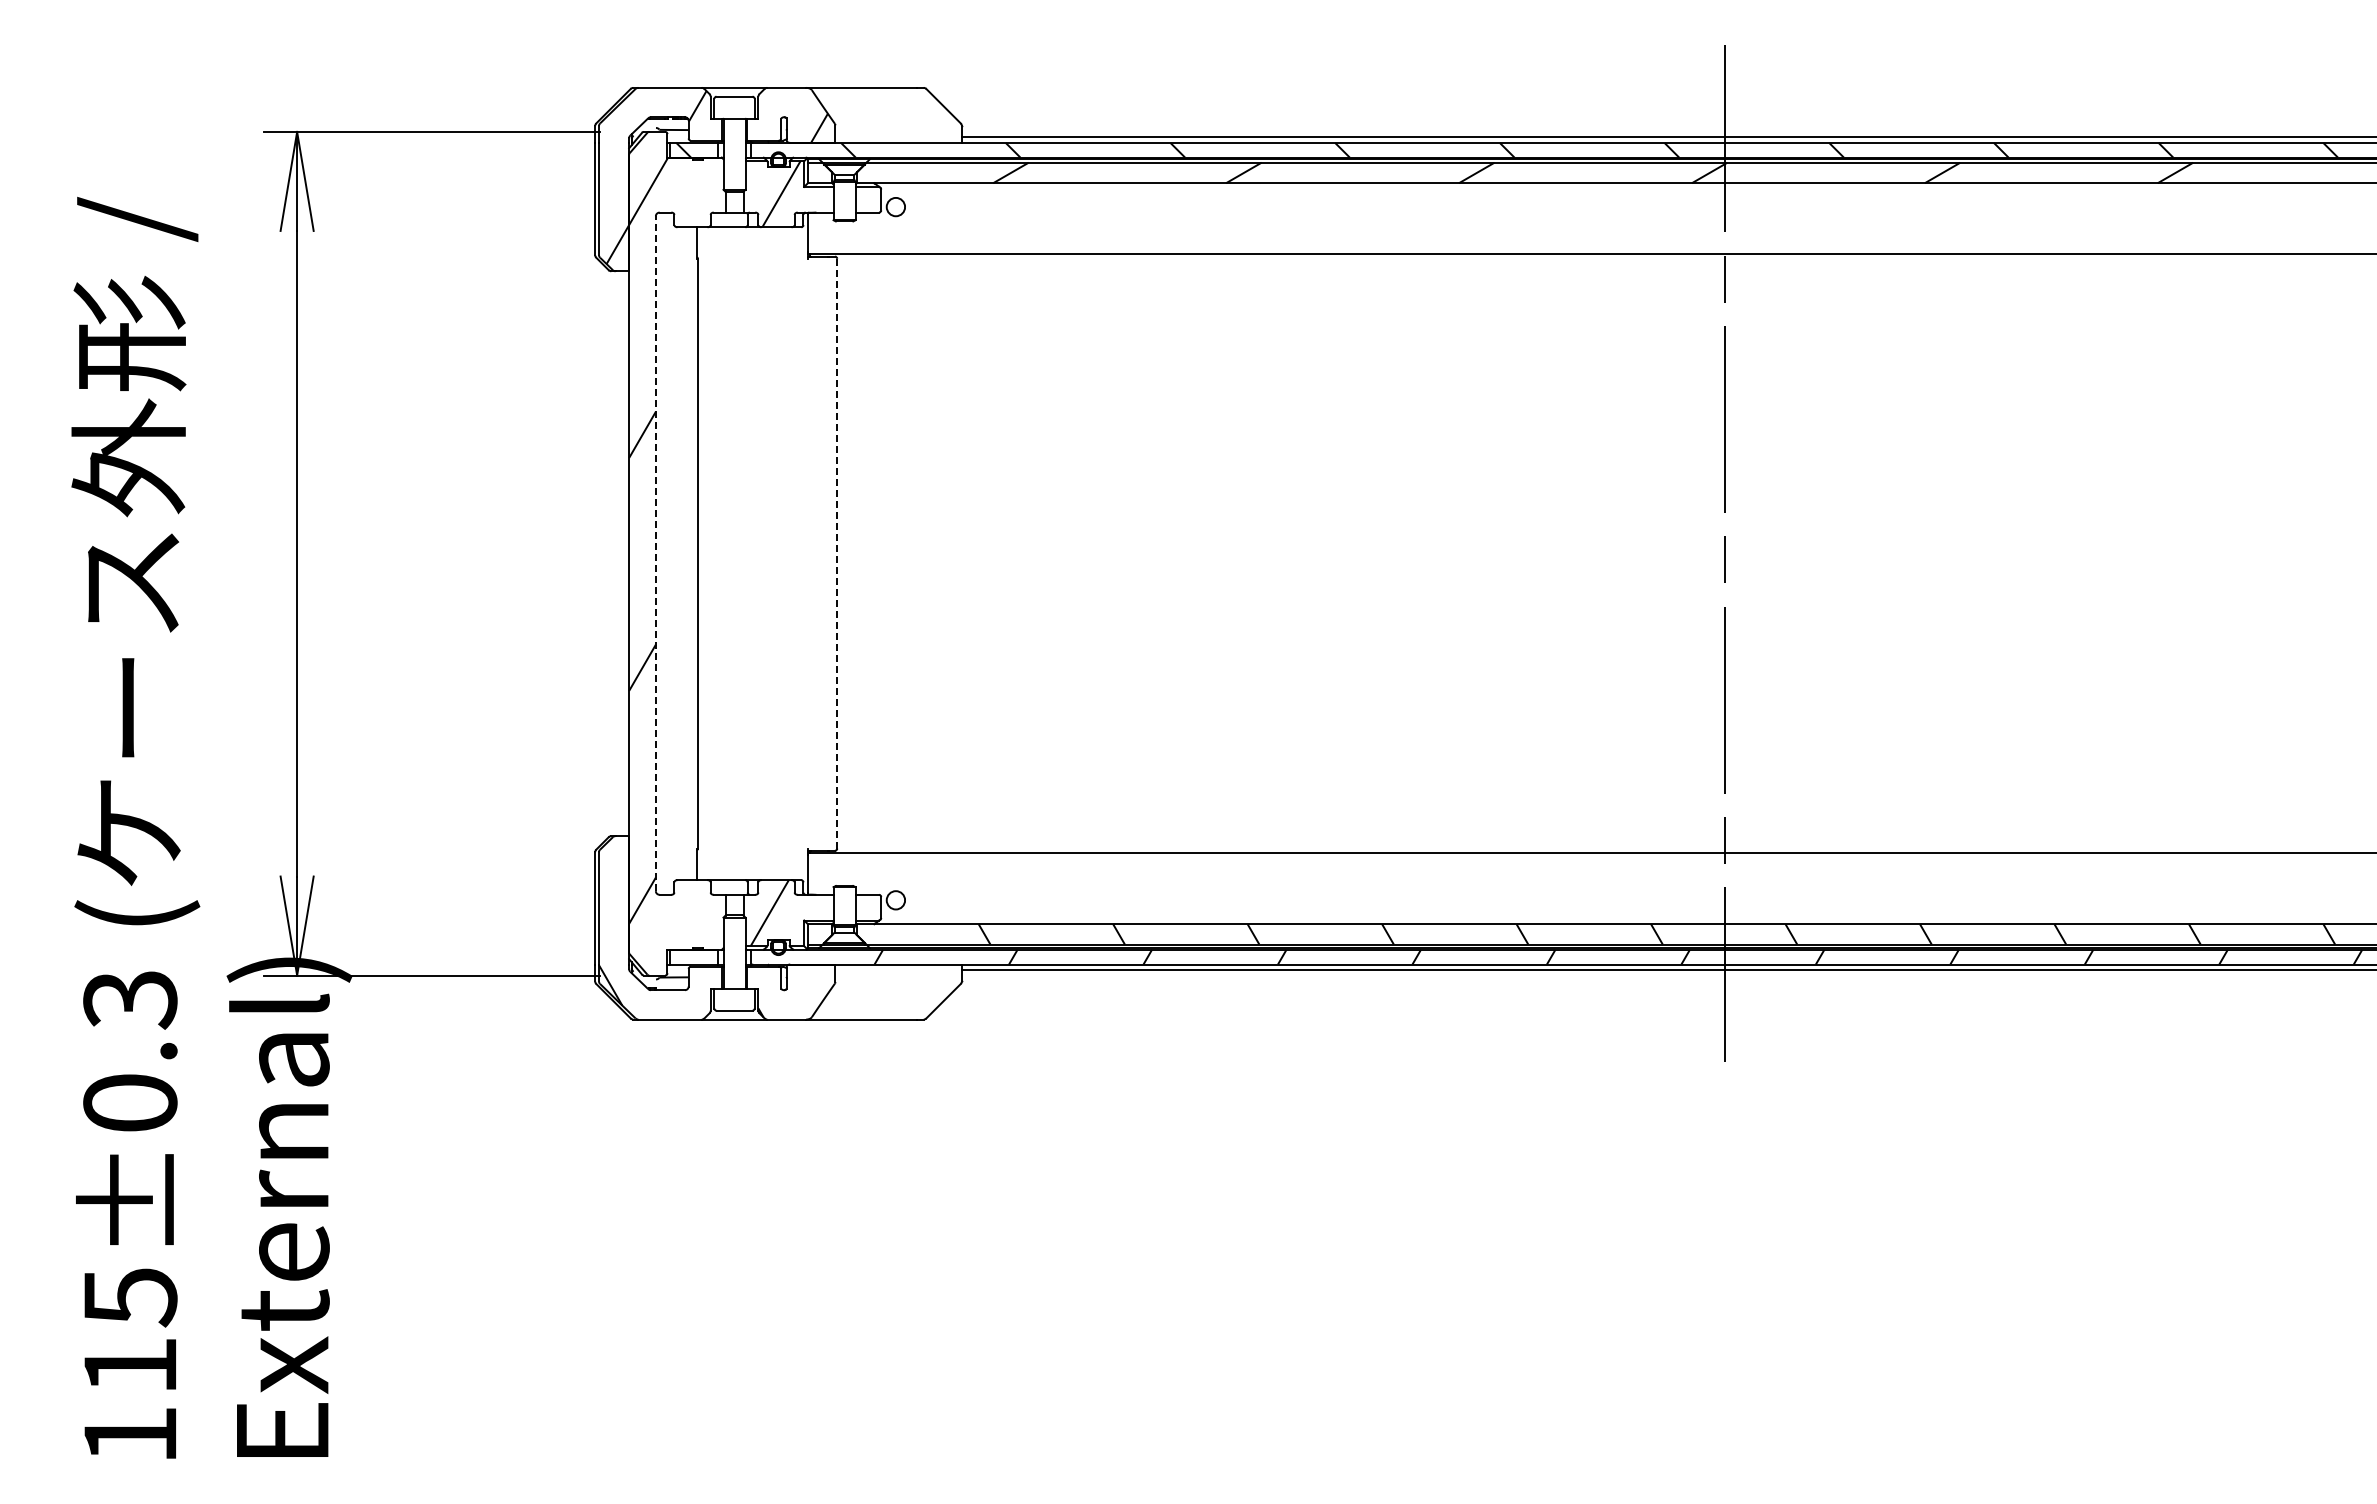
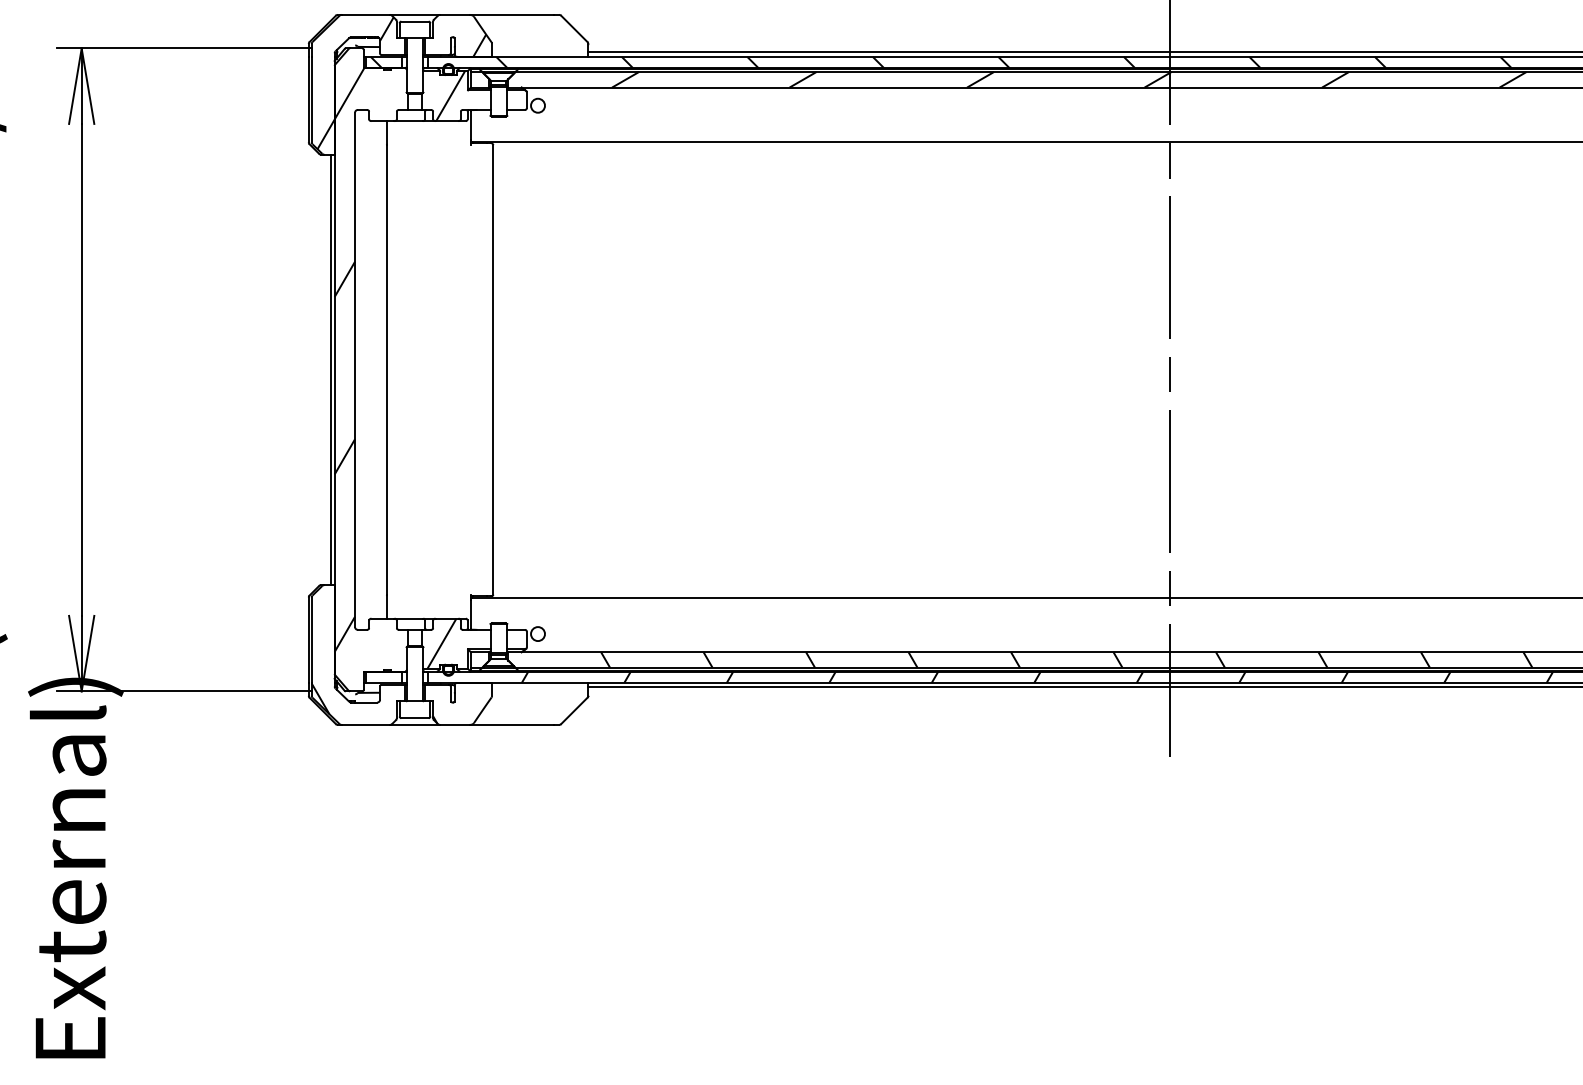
line: (624, 553) -> (331, 369), added
line: (655, 553) -> (354, 369), dashed -> solid
line: (837, 553) -> (493, 369), dashed -> solid

